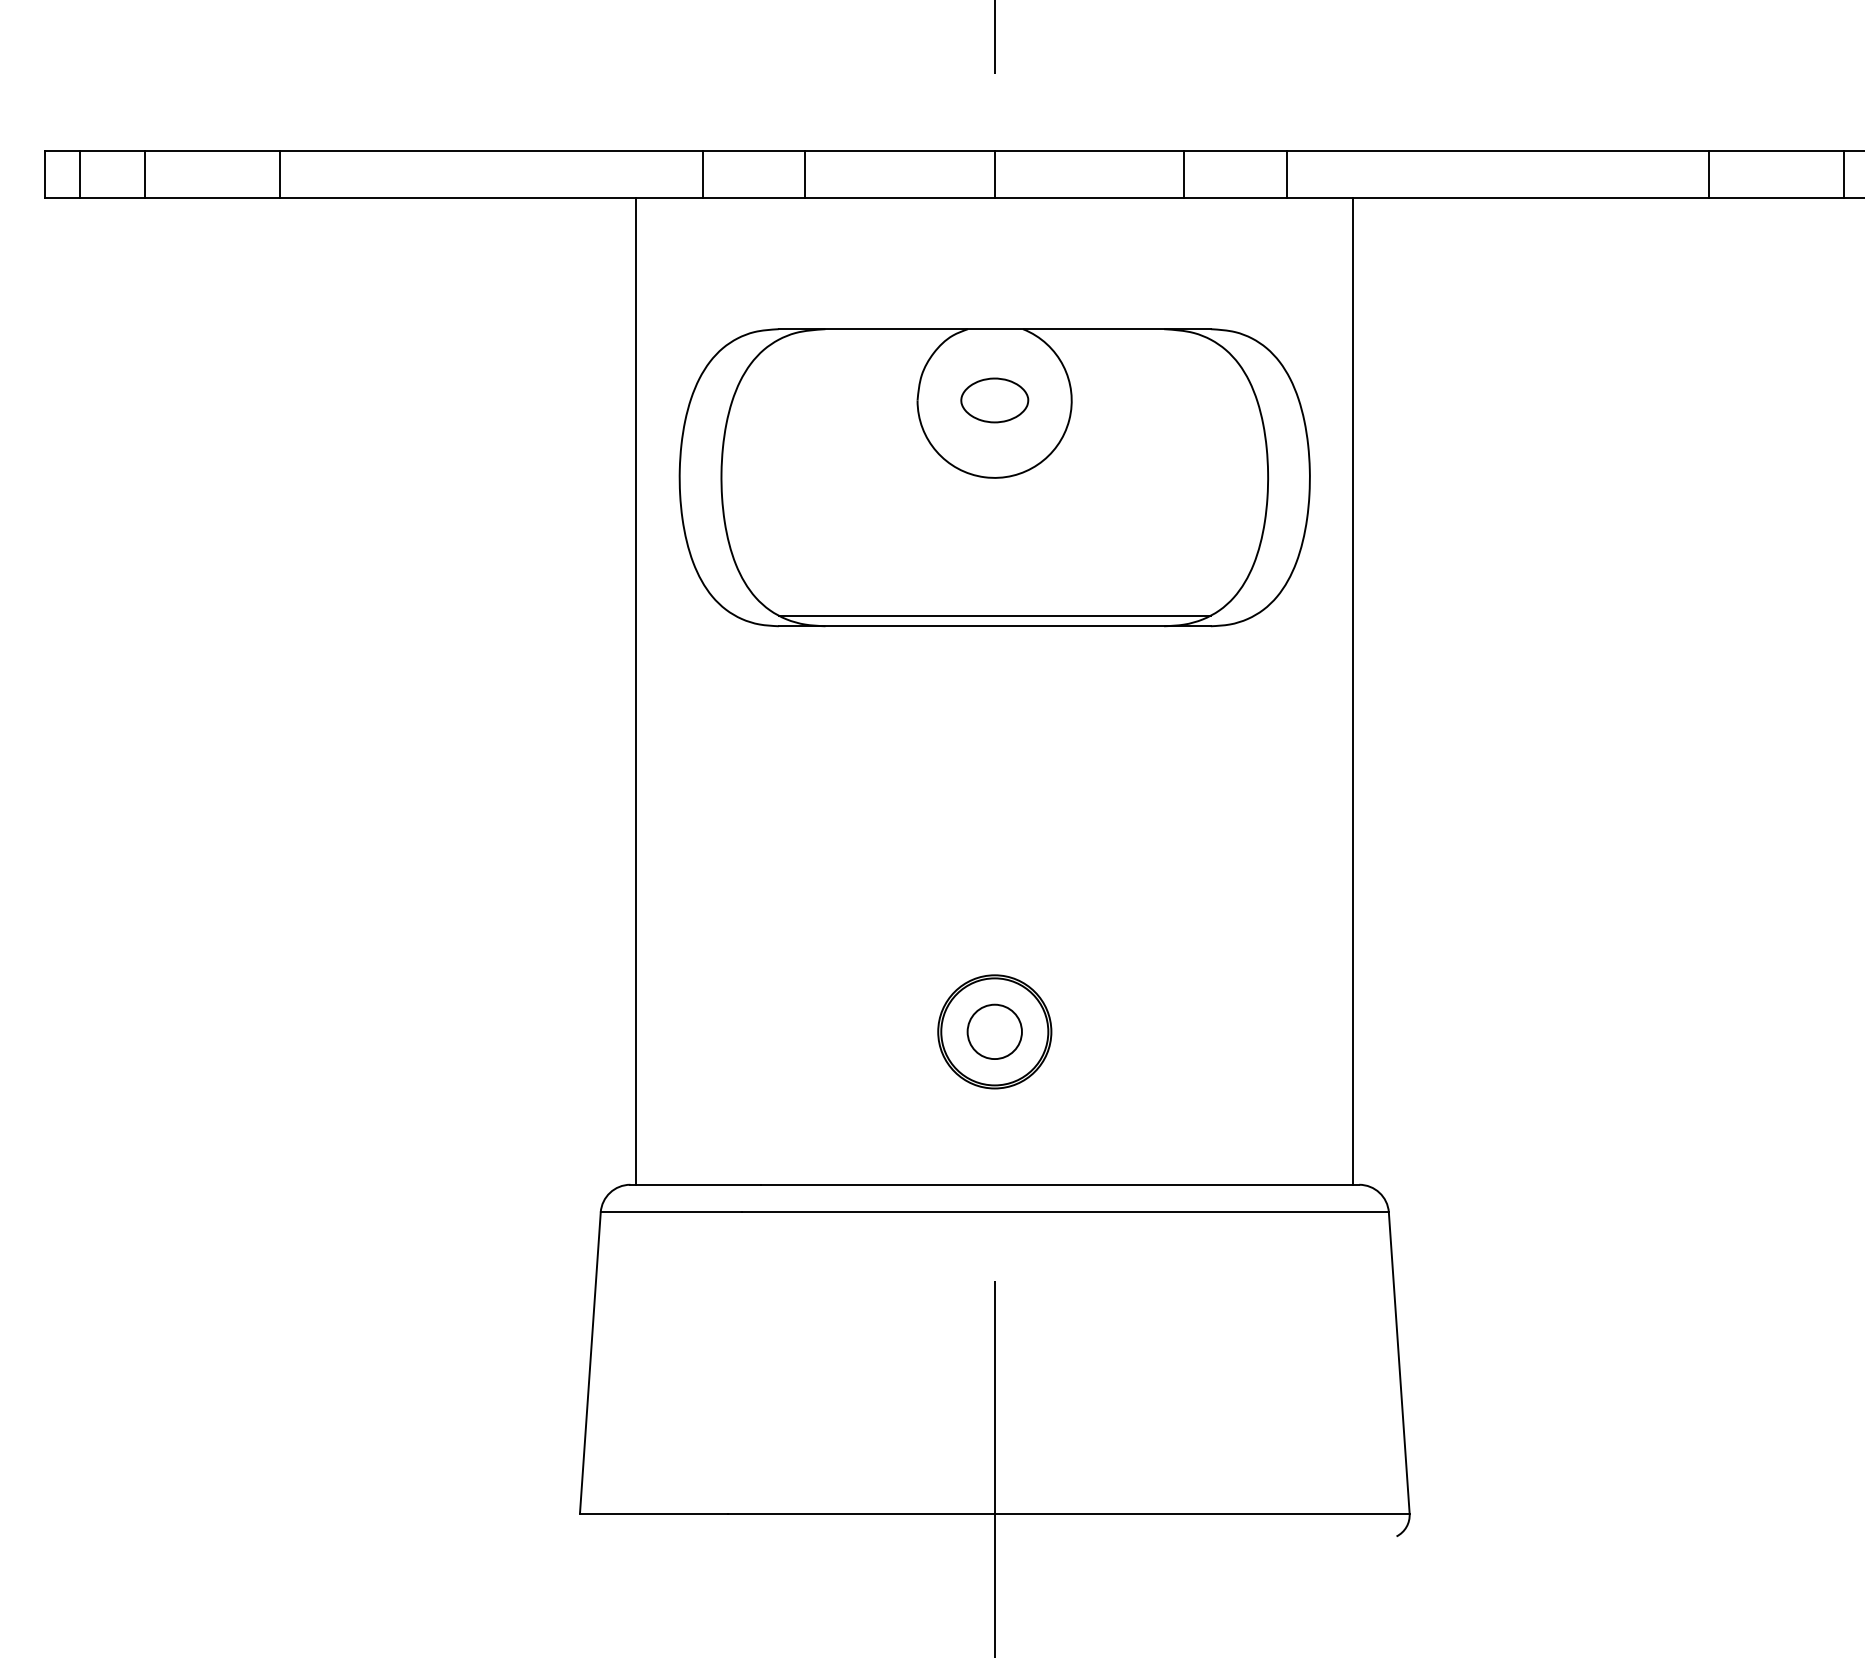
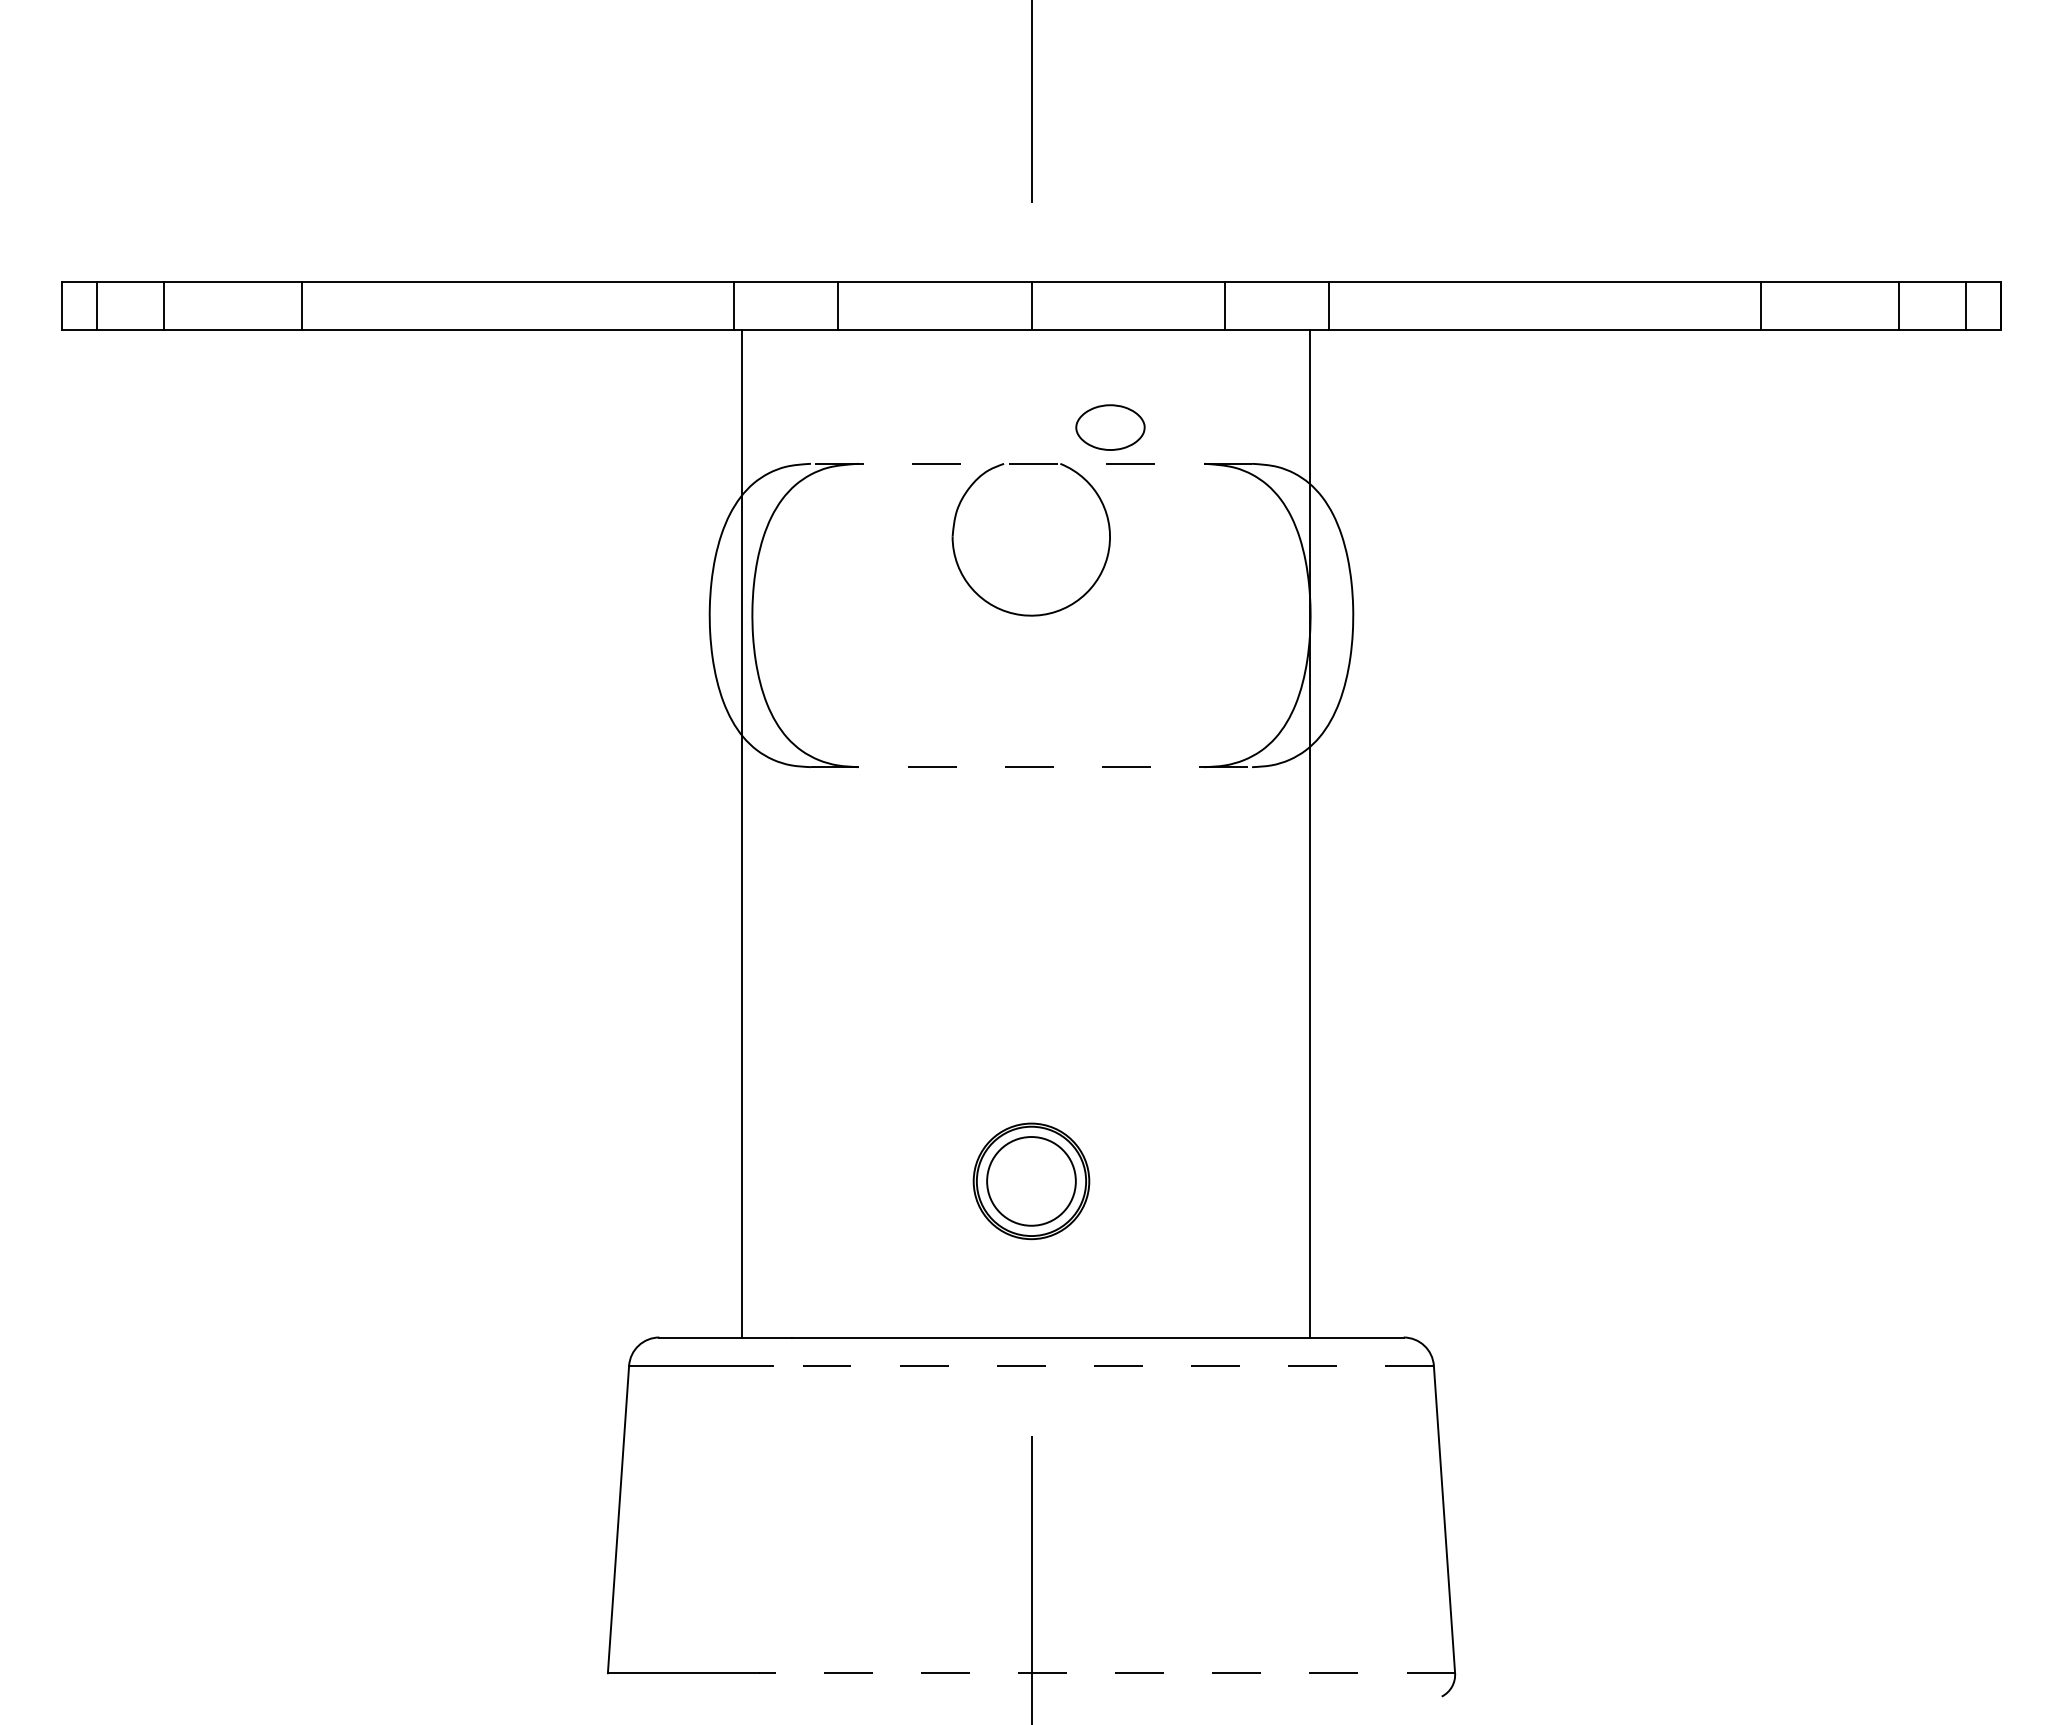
line: (994, 328) -> (1031, 463), solid -> dashed
part: (994, 400) -> (1110, 427), moved
line: (994, 615) -> (1031, 756), removed
line: (994, 626) -> (1031, 767), solid -> dashed
line: (636, 691) -> (742, 833), moved
line: (1353, 691) -> (1309, 833), moved
circle: (994, 1032) -> (1031, 1181), size x1.6
line: (1065, 1212) -> (1103, 1365), solid -> dashed
line: (1069, 1513) -> (1107, 1673), solid -> dashed

